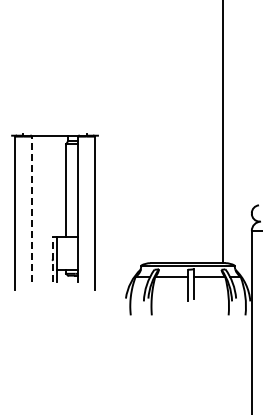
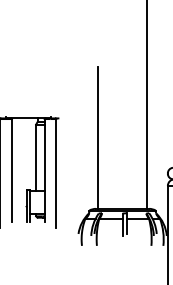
line: (153, 162) -> (98, 137), added
line: (31, 209) -> (11, 170), dashed -> solid
line: (52, 258) -> (26, 205), dashed -> solid

